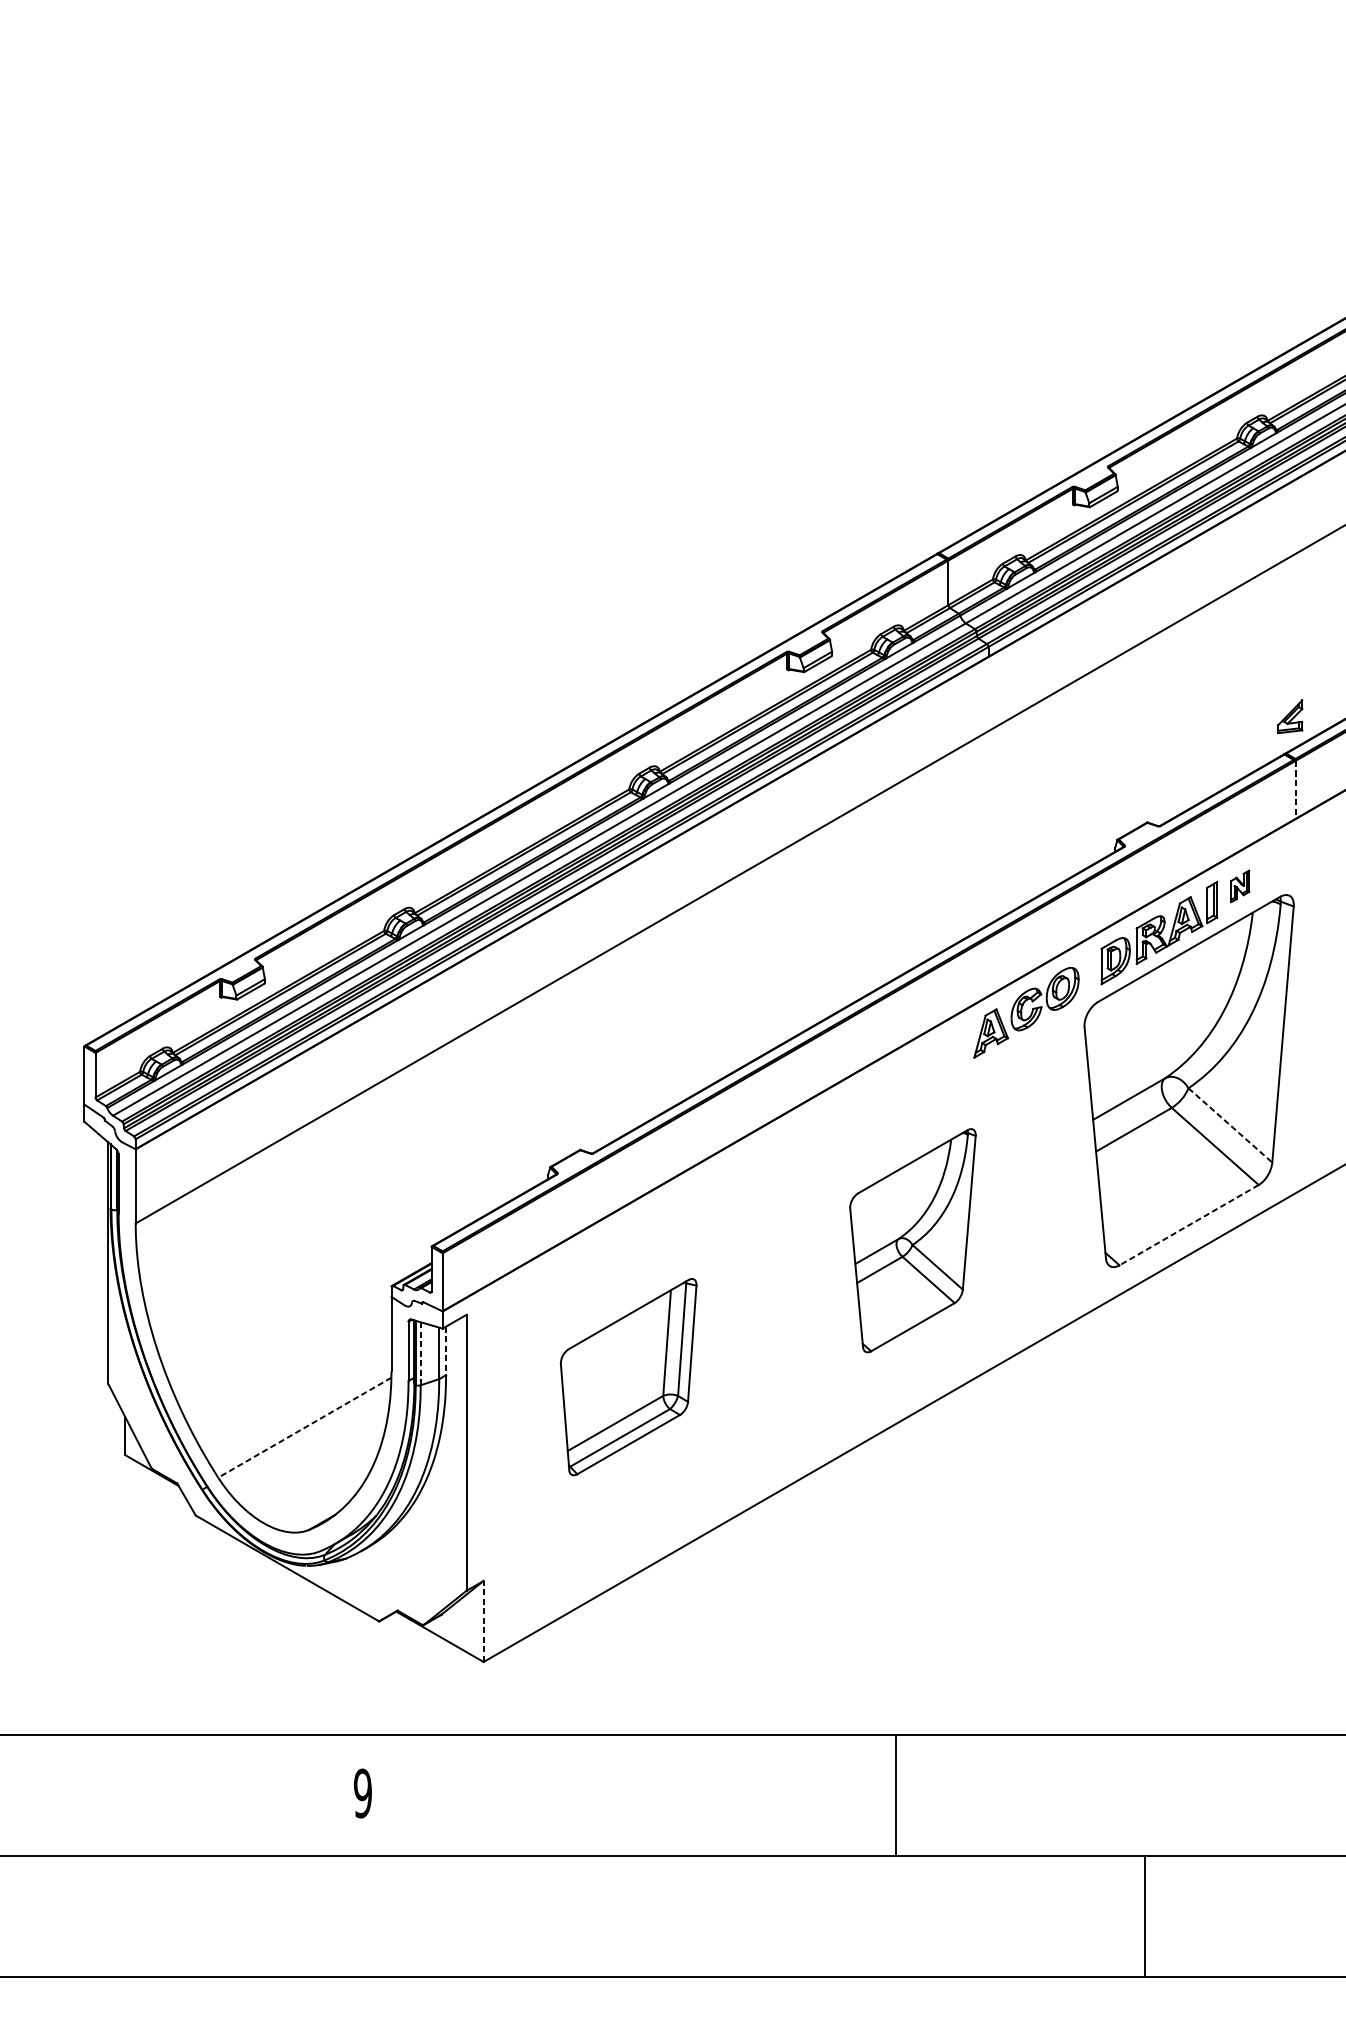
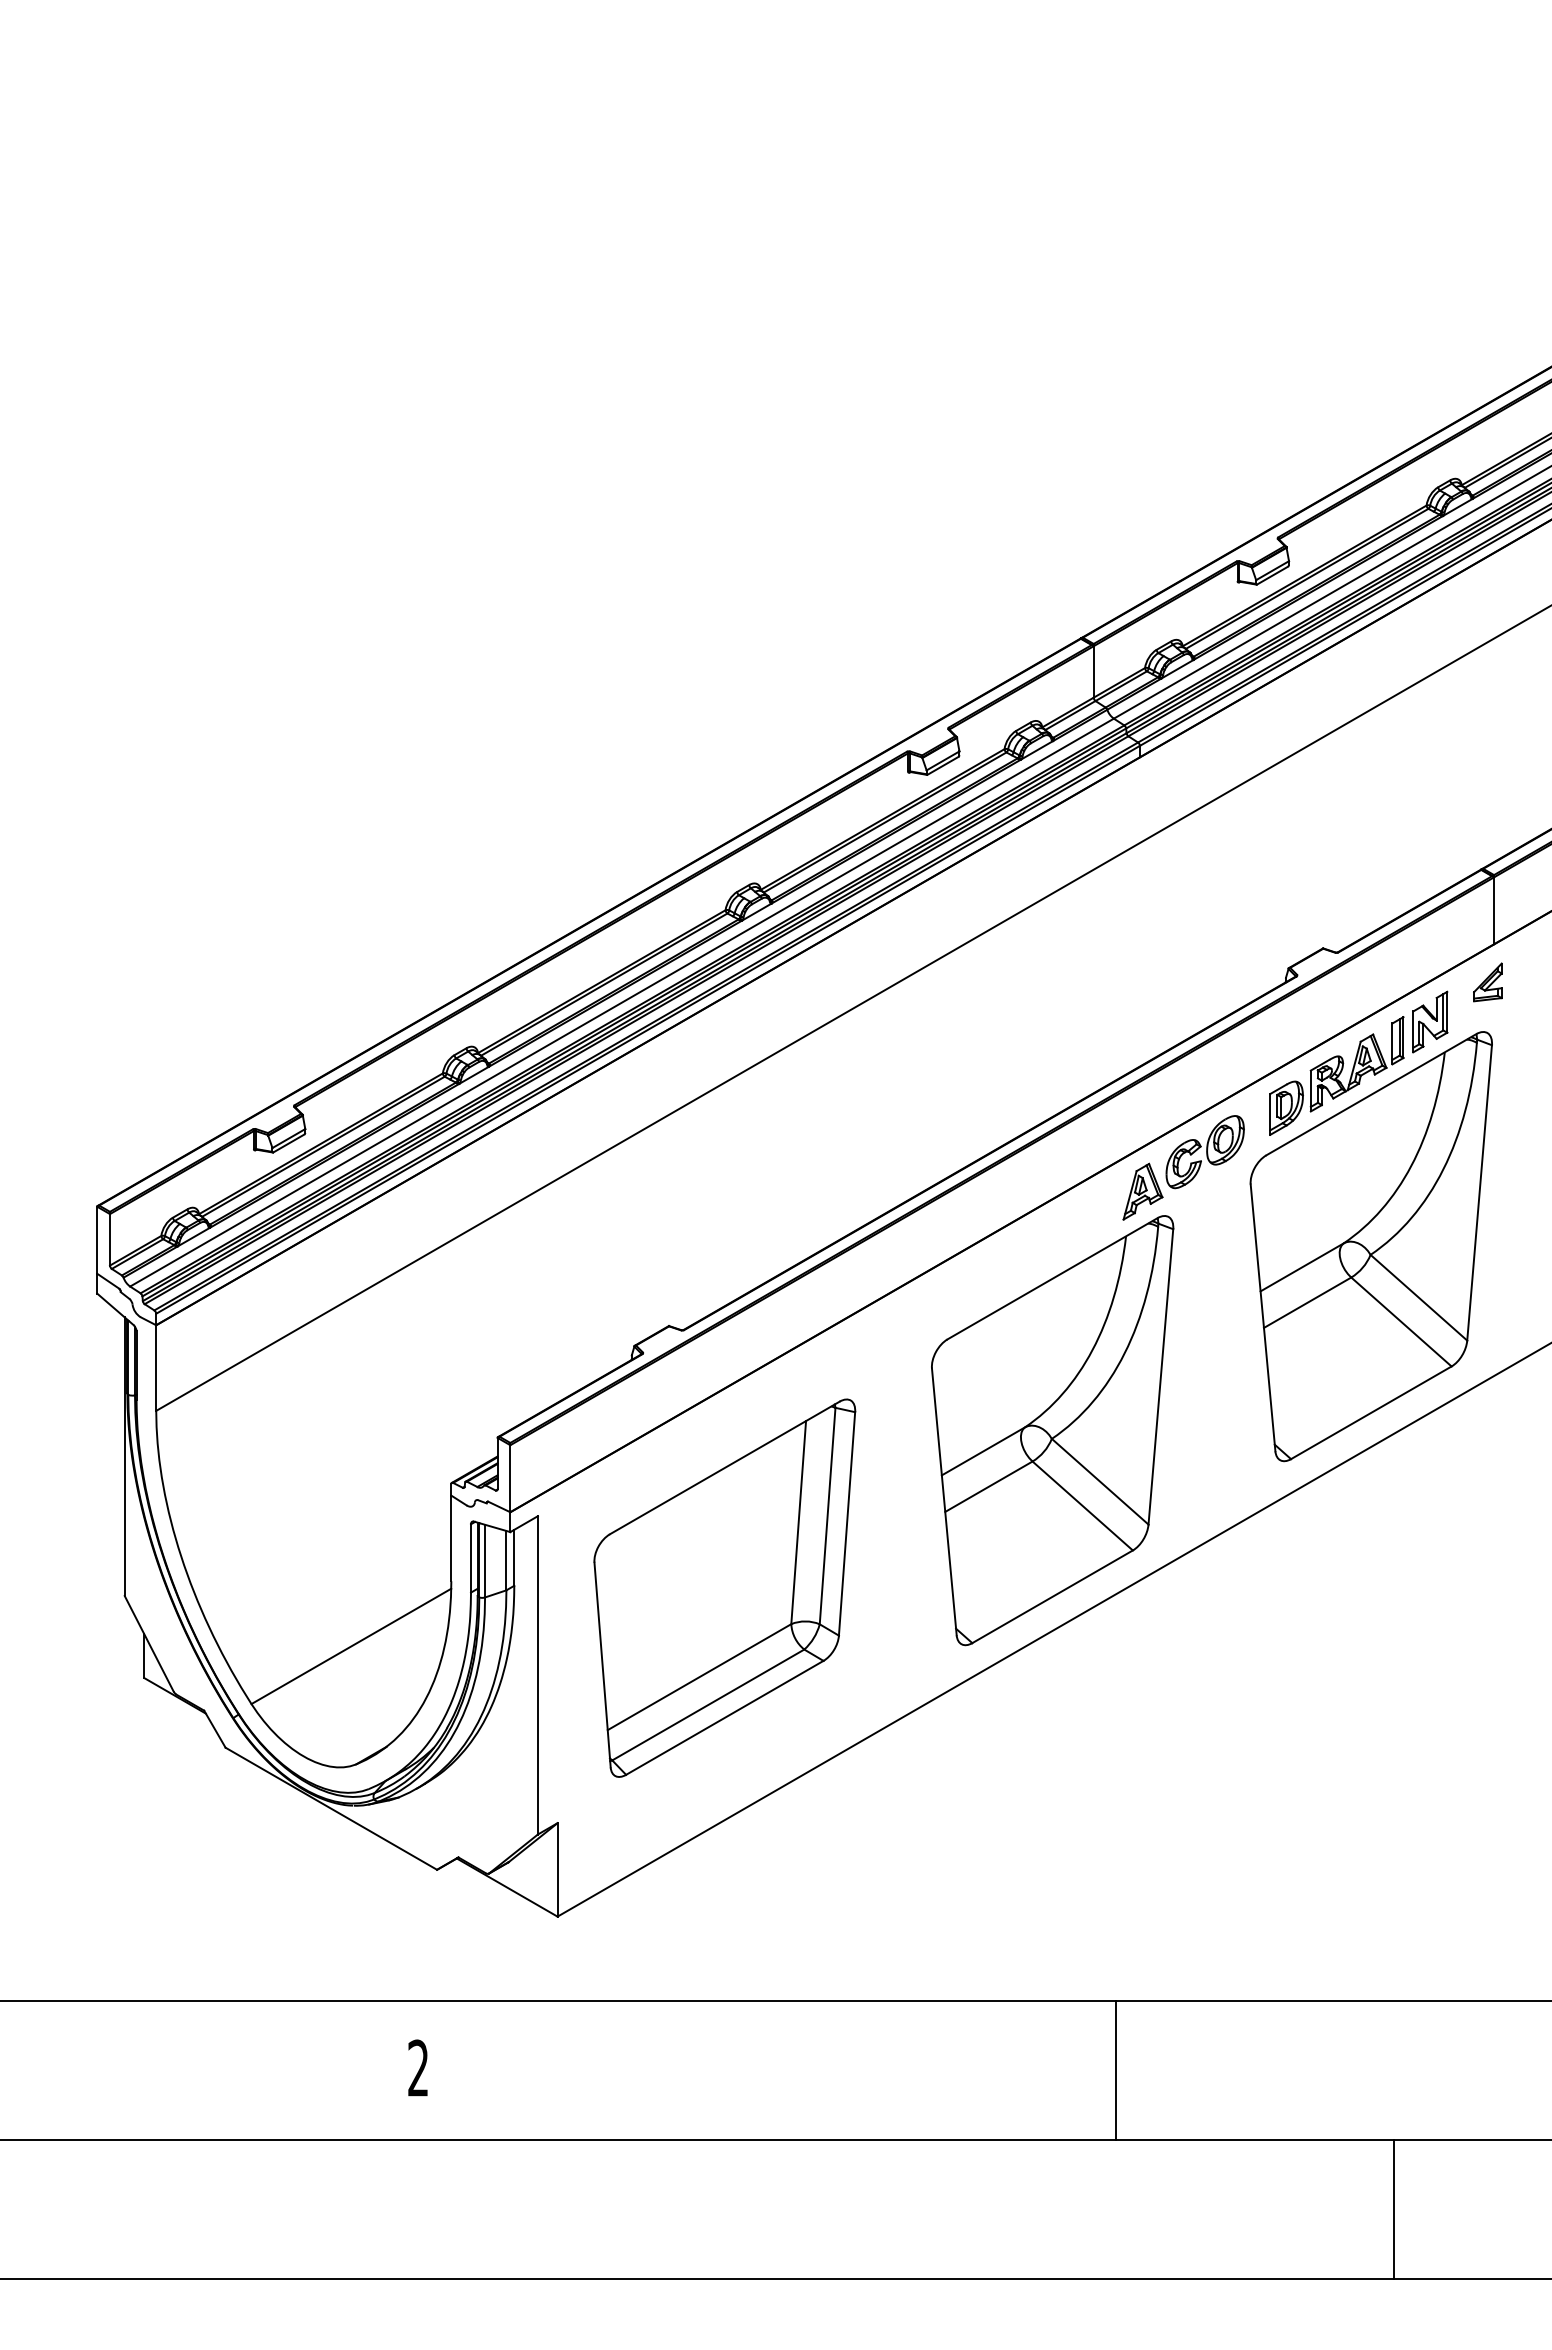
part: (1289, 716) -> (1487, 982), moved
line: (1295, 789) -> (1494, 910), dashed -> solid
part: (1240, 885) -> (1430, 1021), size x1.67
line: (1230, 1125) -> (1418, 1297), dashed -> solid
line: (1189, 1224) -> (1371, 1412), dashed -> solid
part: (912, 1240) -> (1052, 1430), size x1.67
line: (446, 1350) -> (514, 1557), dashed -> solid
line: (421, 1354) -> (485, 1561), dashed -> solid
part: (628, 1376) -> (724, 1587), size x1.67
line: (304, 1427) -> (350, 1646), dashed -> solid
line: (483, 1621) -> (557, 1869), dashed -> solid
text: (363, 1793) -> (418, 2068), 9 -> 2
line: (895, 1795) -> (1115, 2070), moved
line: (1145, 1915) -> (1394, 2209), moved

